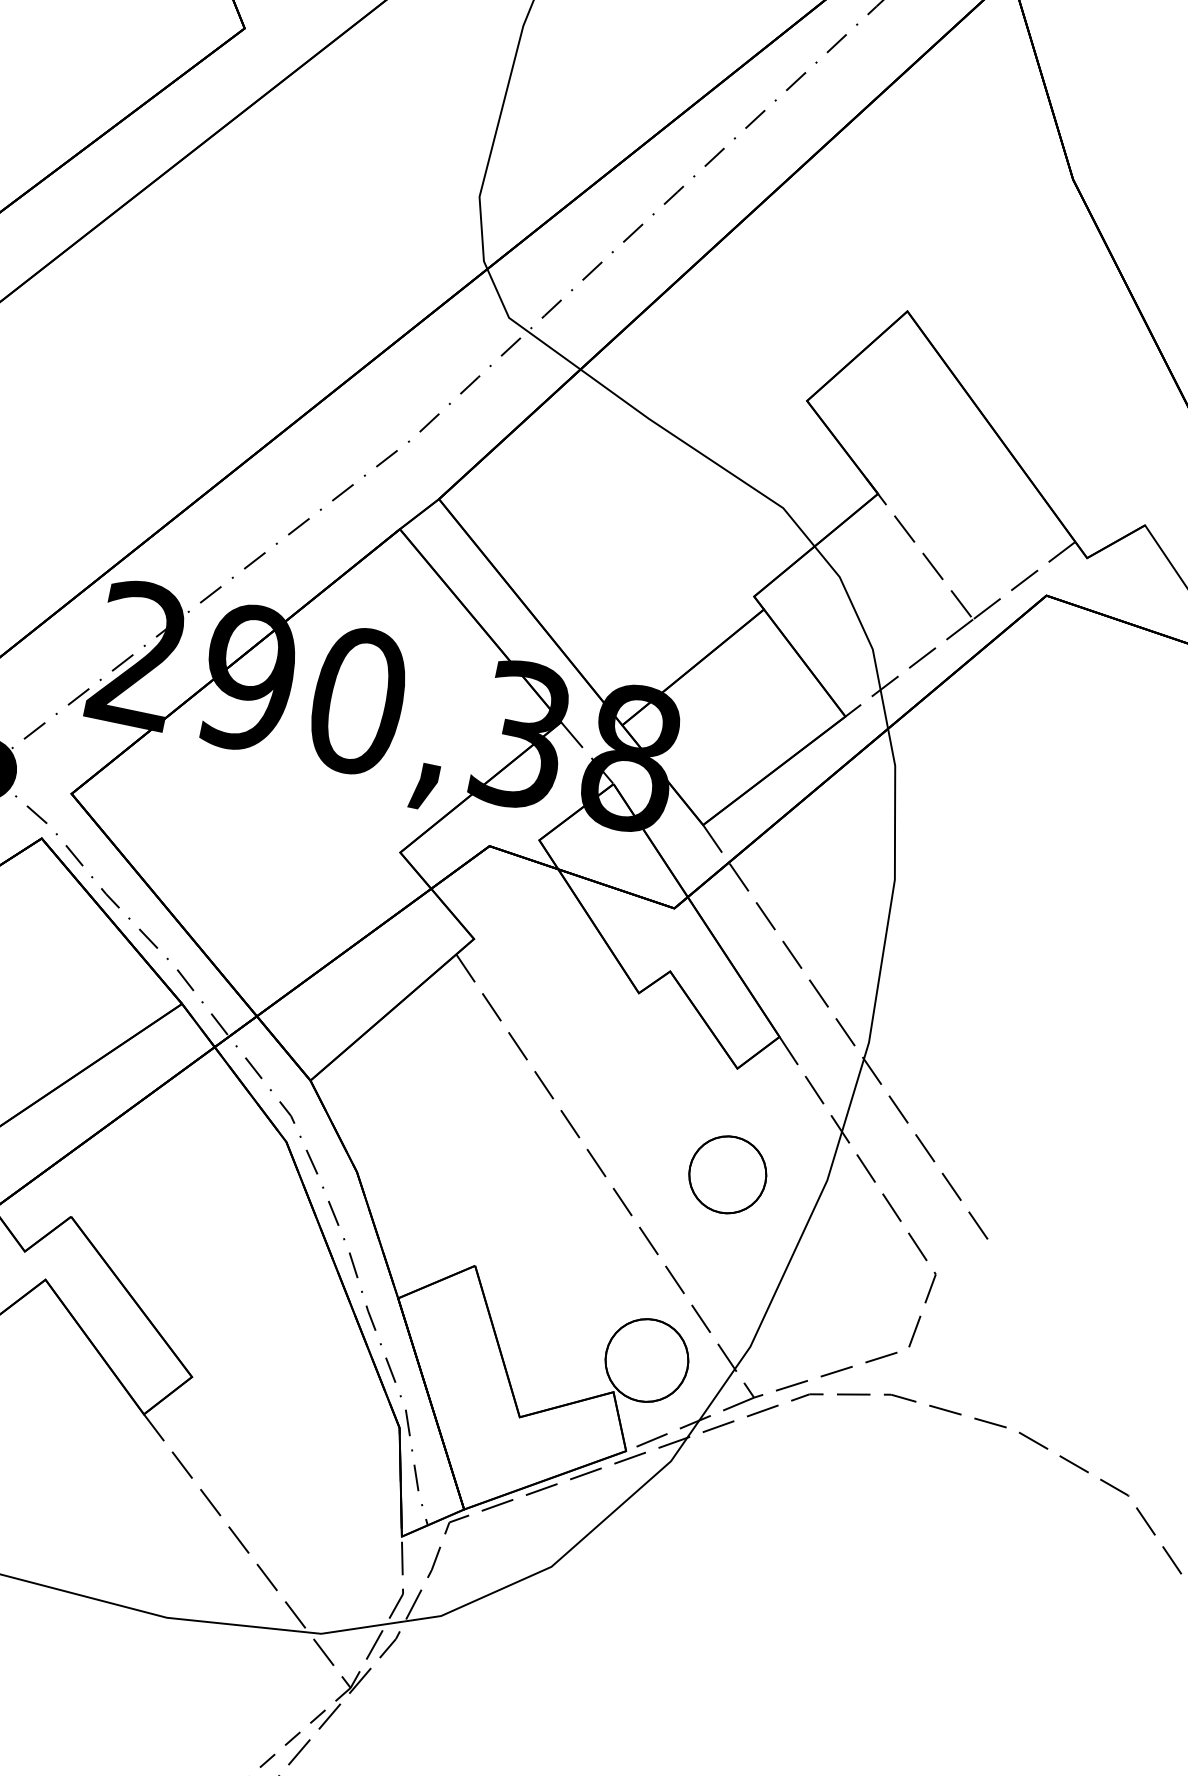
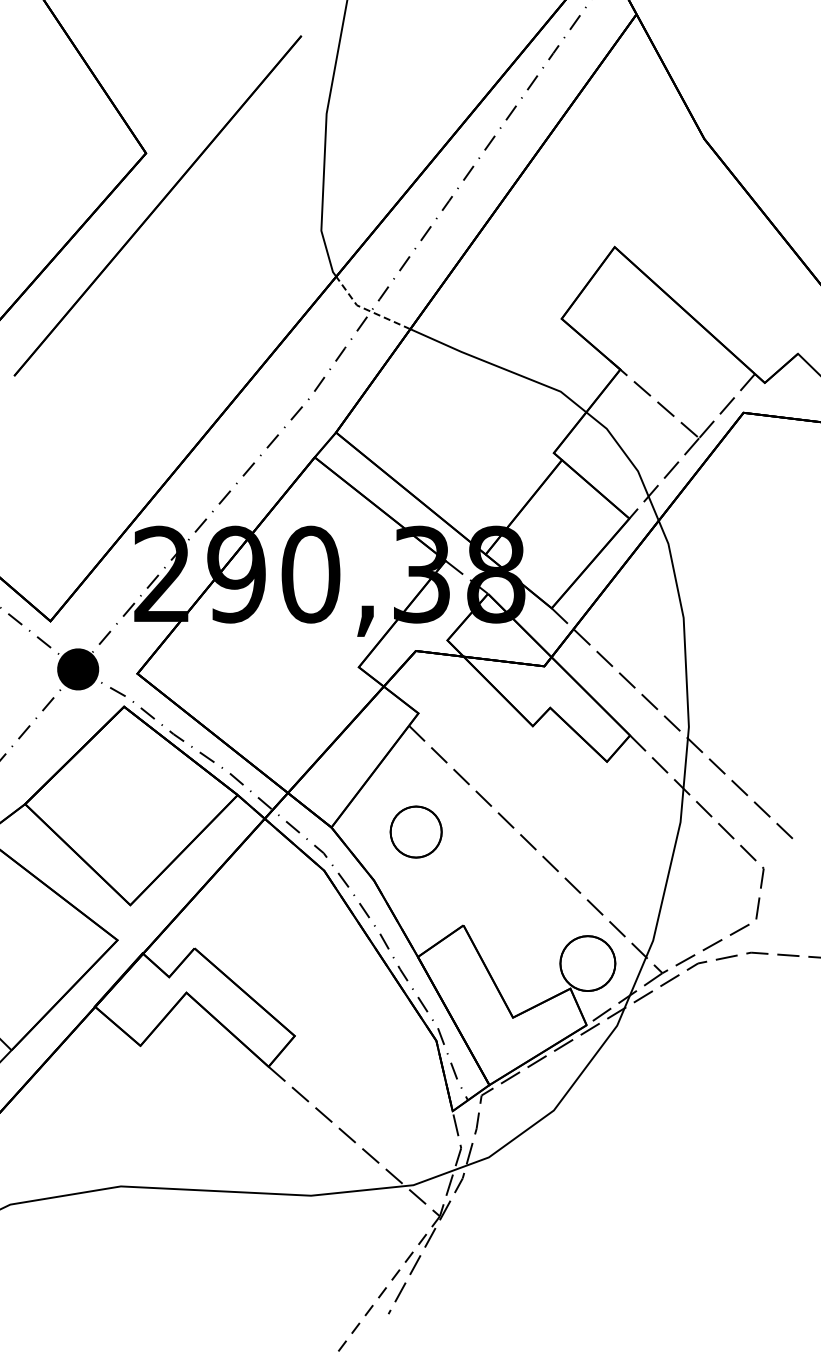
line: (521, 326) -> (366, 309), solid -> dashed
part: (726, 1173) -> (415, 831), moved

